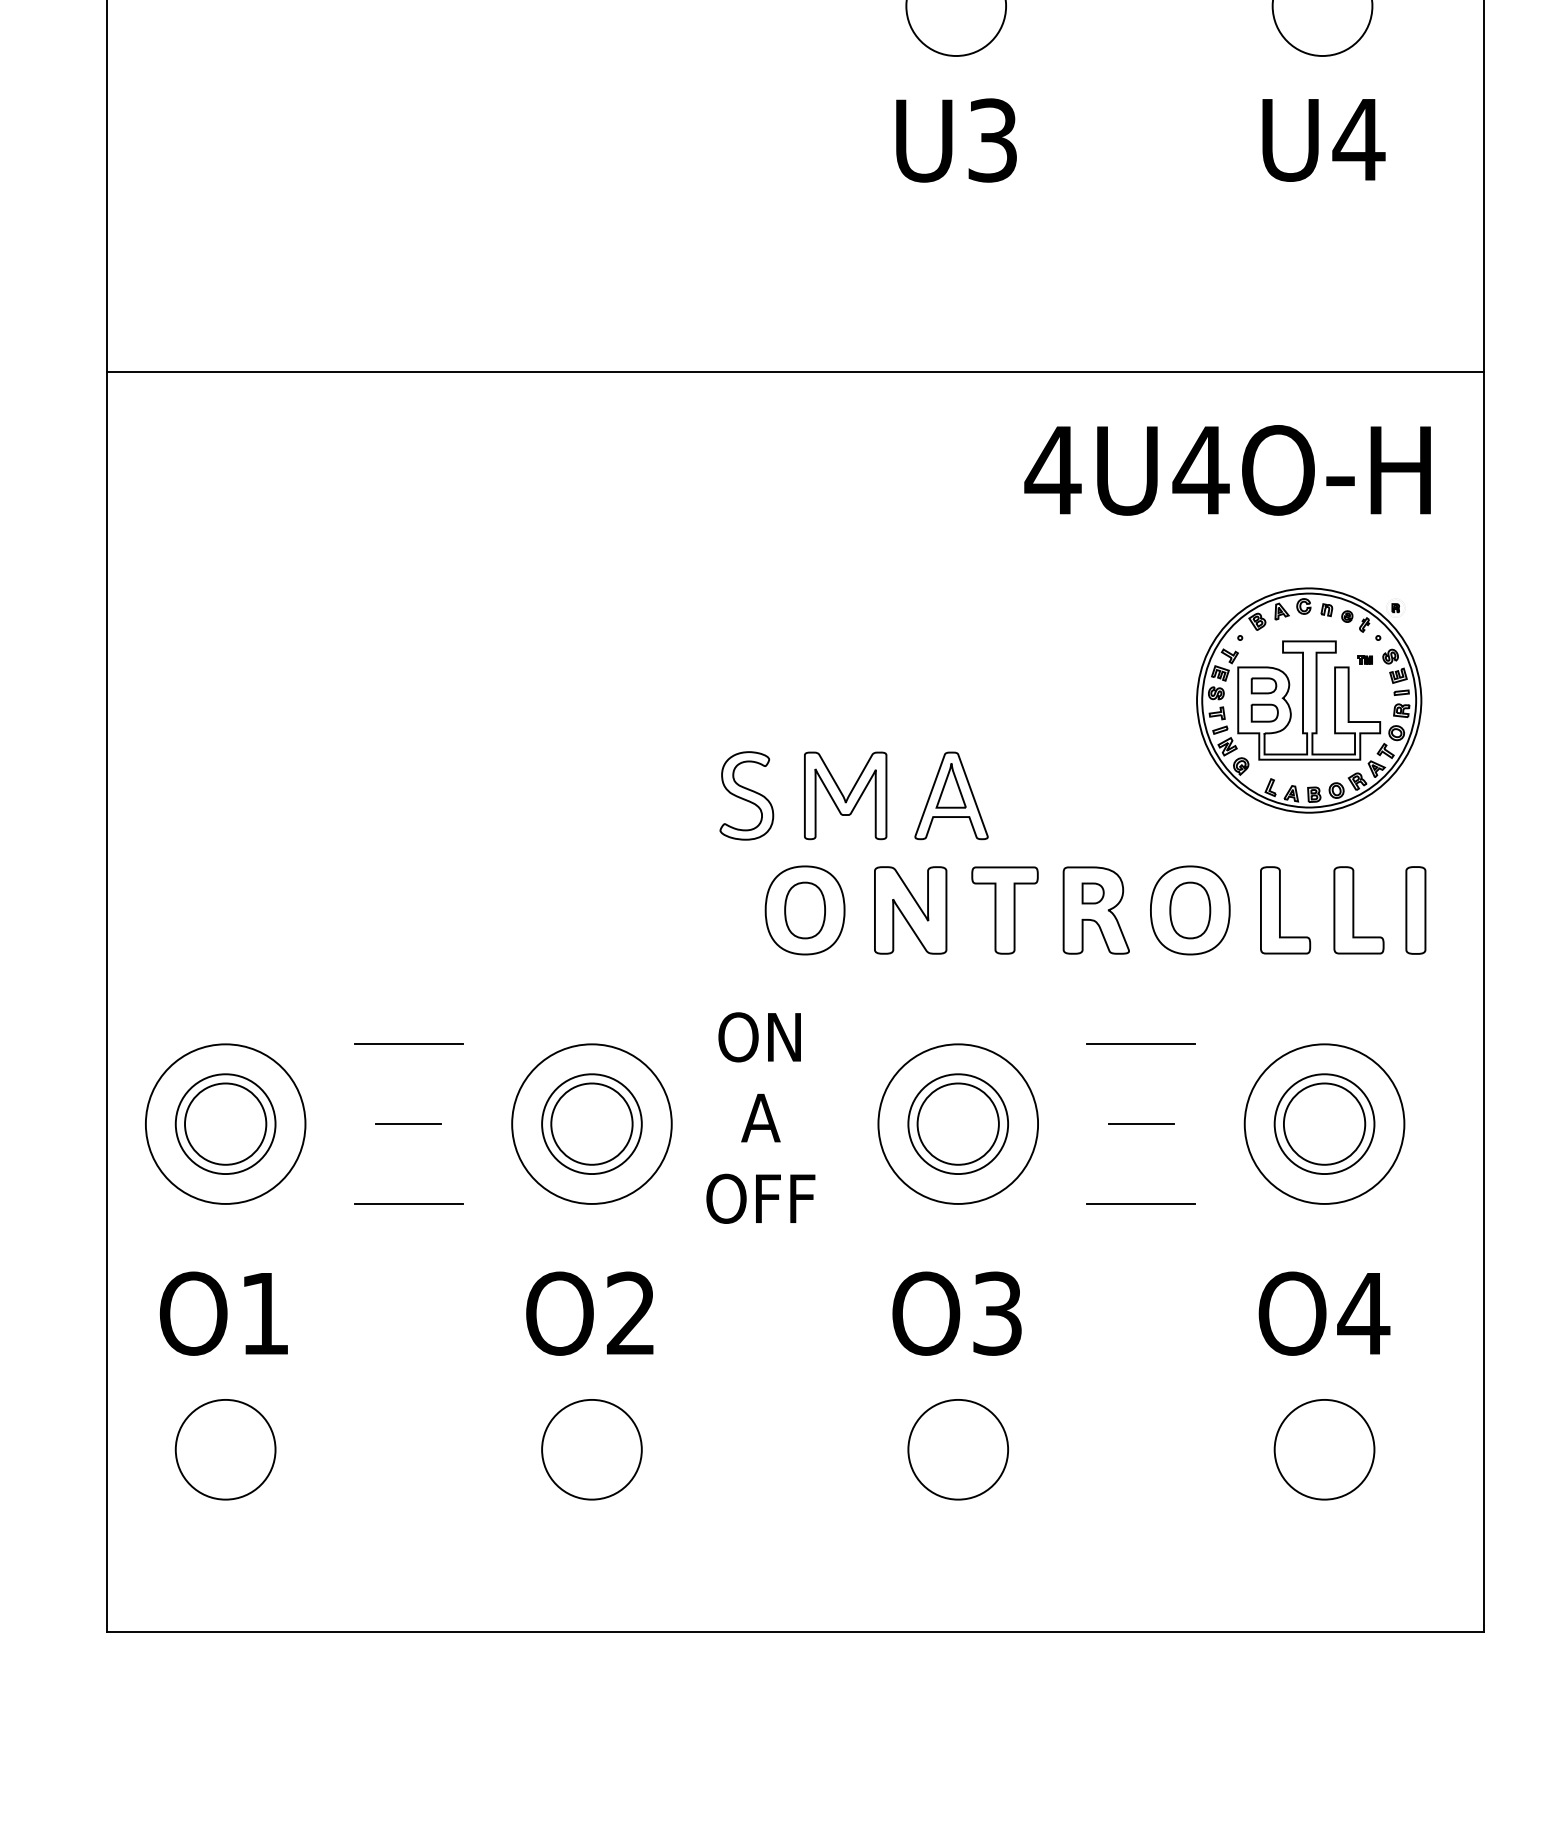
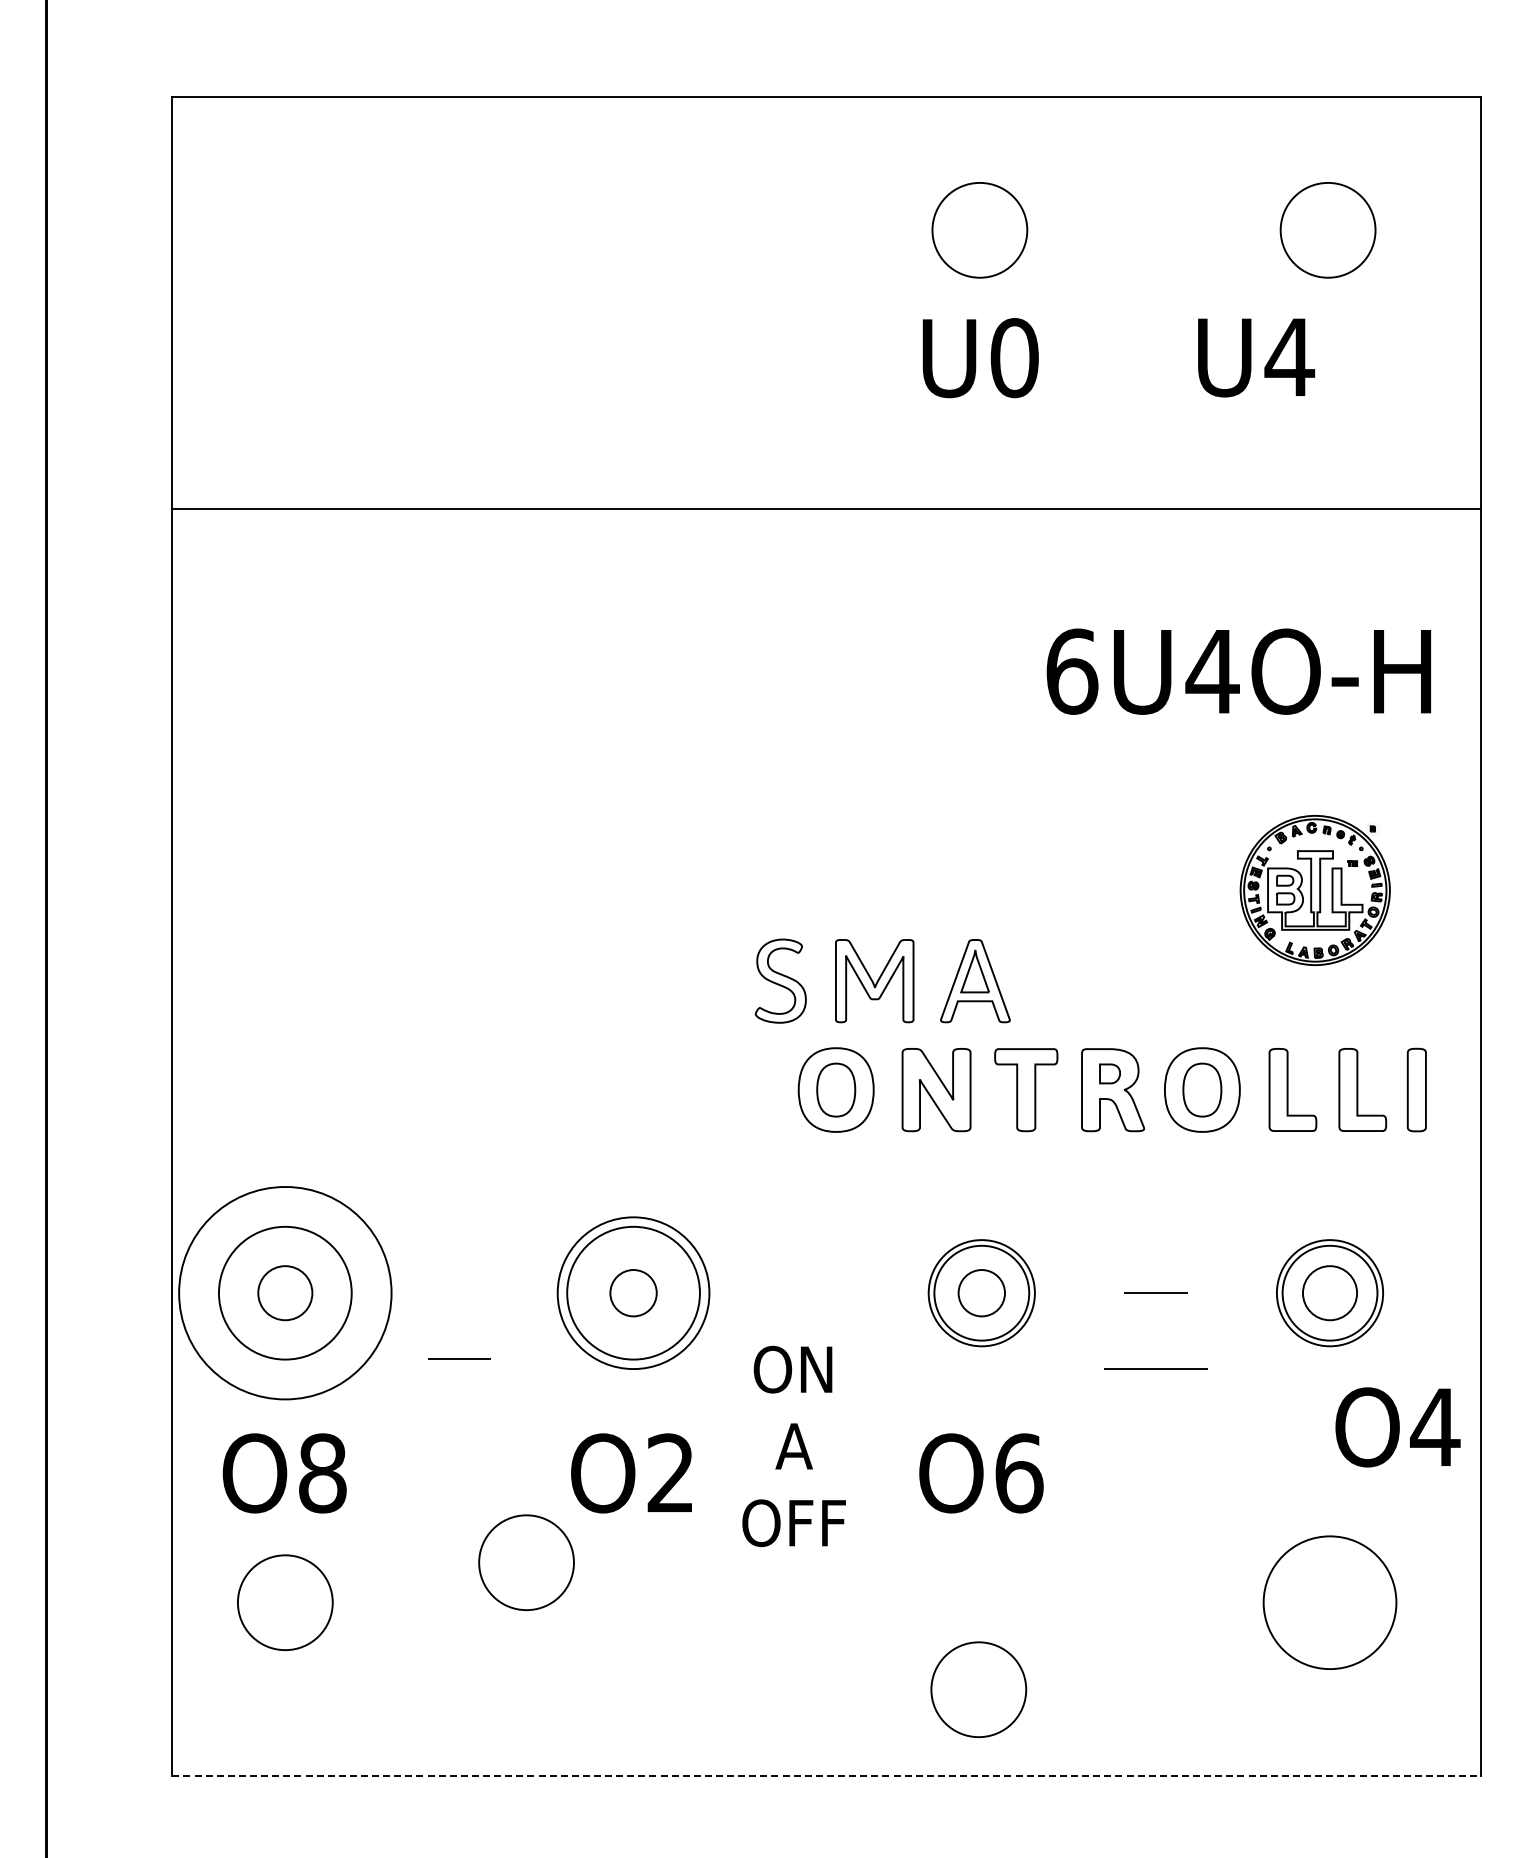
text: (1324, 139) -> (1256, 357), moved
text: (992, 140) -> (1014, 358), U3 -> U0
line: (794, 371) -> (826, 508), moved
text: (1052, 470) -> (1071, 671), 4U4O-H -> 6U4O-H
part: (1308, 700) -> (1314, 890), size x0.7
line: (408, 1044) -> (459, 1217), removed
line: (1140, 1044) -> (1155, 1217), removed
text: (760, 1118) -> (793, 1446), moved
circle: (224, 1123) -> (284, 1292), size x1.4
circle: (225, 1123) -> (285, 1292), size x0.7
line: (408, 1123) -> (459, 1358), moved
circle: (591, 1123) -> (633, 1292), size x0.6
circle: (591, 1123) -> (633, 1292), size x1.4
circle: (957, 1123) -> (981, 1292), size x0.6
circle: (1324, 1123) -> (1329, 1292), size x0.7
circle: (225, 1124) -> (285, 1293), size x1.4
circle: (957, 1124) -> (981, 1293), size x0.7
circle: (1324, 1124) -> (1329, 1293), size x0.7
line: (408, 1204) -> (459, 1369), removed
text: (264, 1313) -> (322, 1473), O1 -> O8
text: (997, 1313) -> (1019, 1473), O3 -> O6
text: (1324, 1313) -> (1397, 1427), moved
circle: (591, 1449) -> (526, 1562), moved
circle: (957, 1449) -> (978, 1689), moved
circle: (1324, 1449) -> (1329, 1602), size x1.4
line: (795, 1631) -> (827, 1775), solid -> dashed

